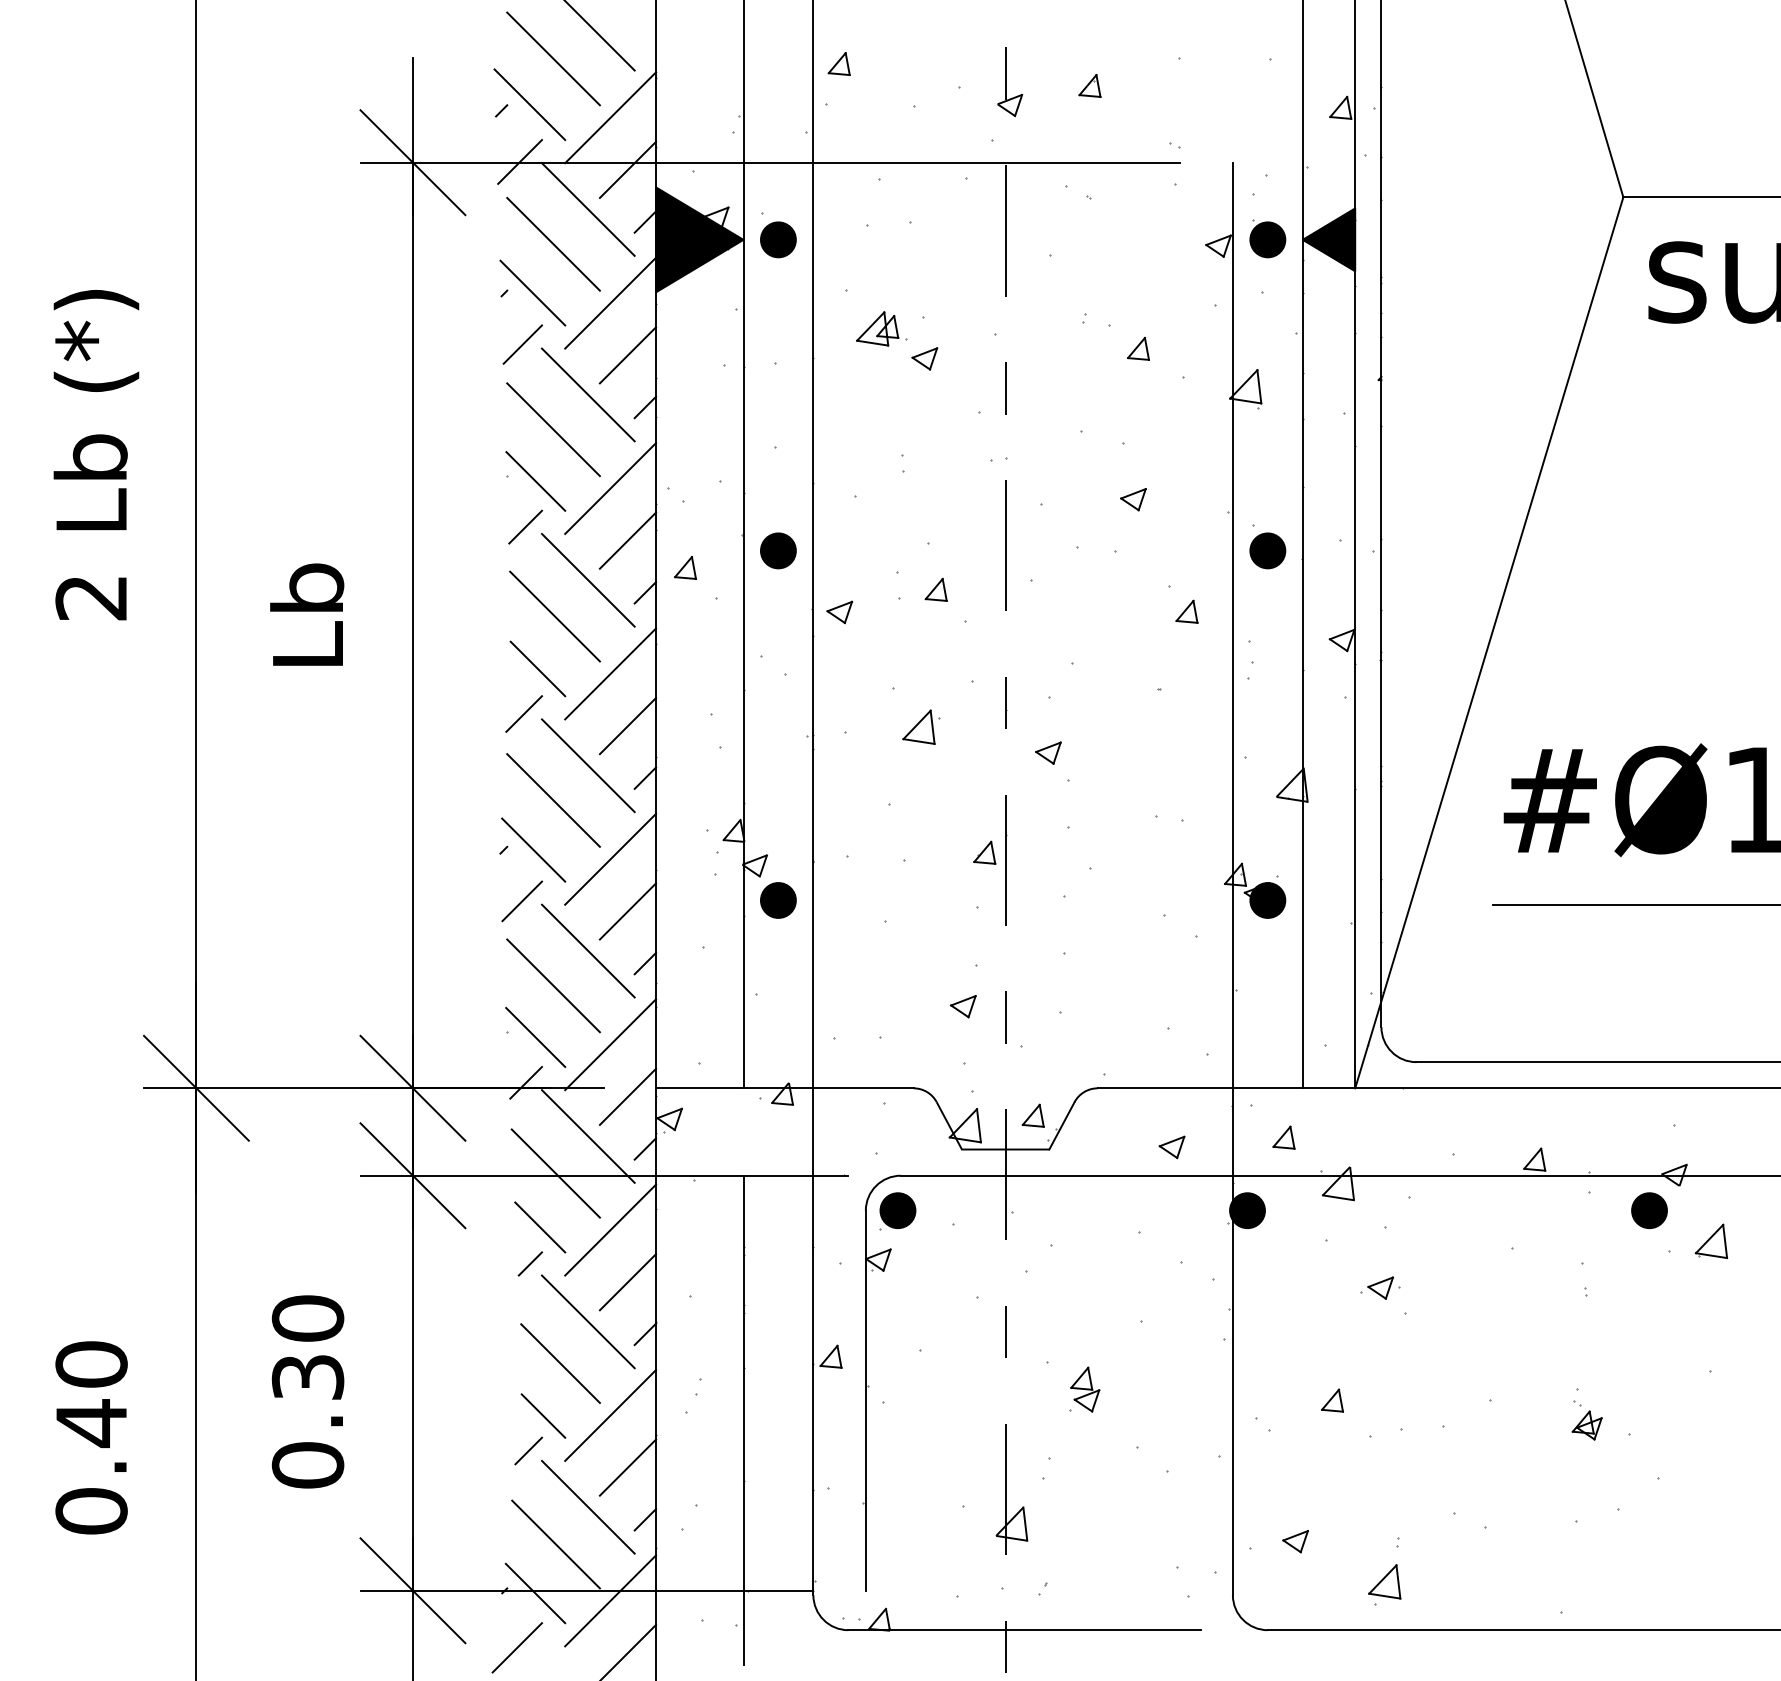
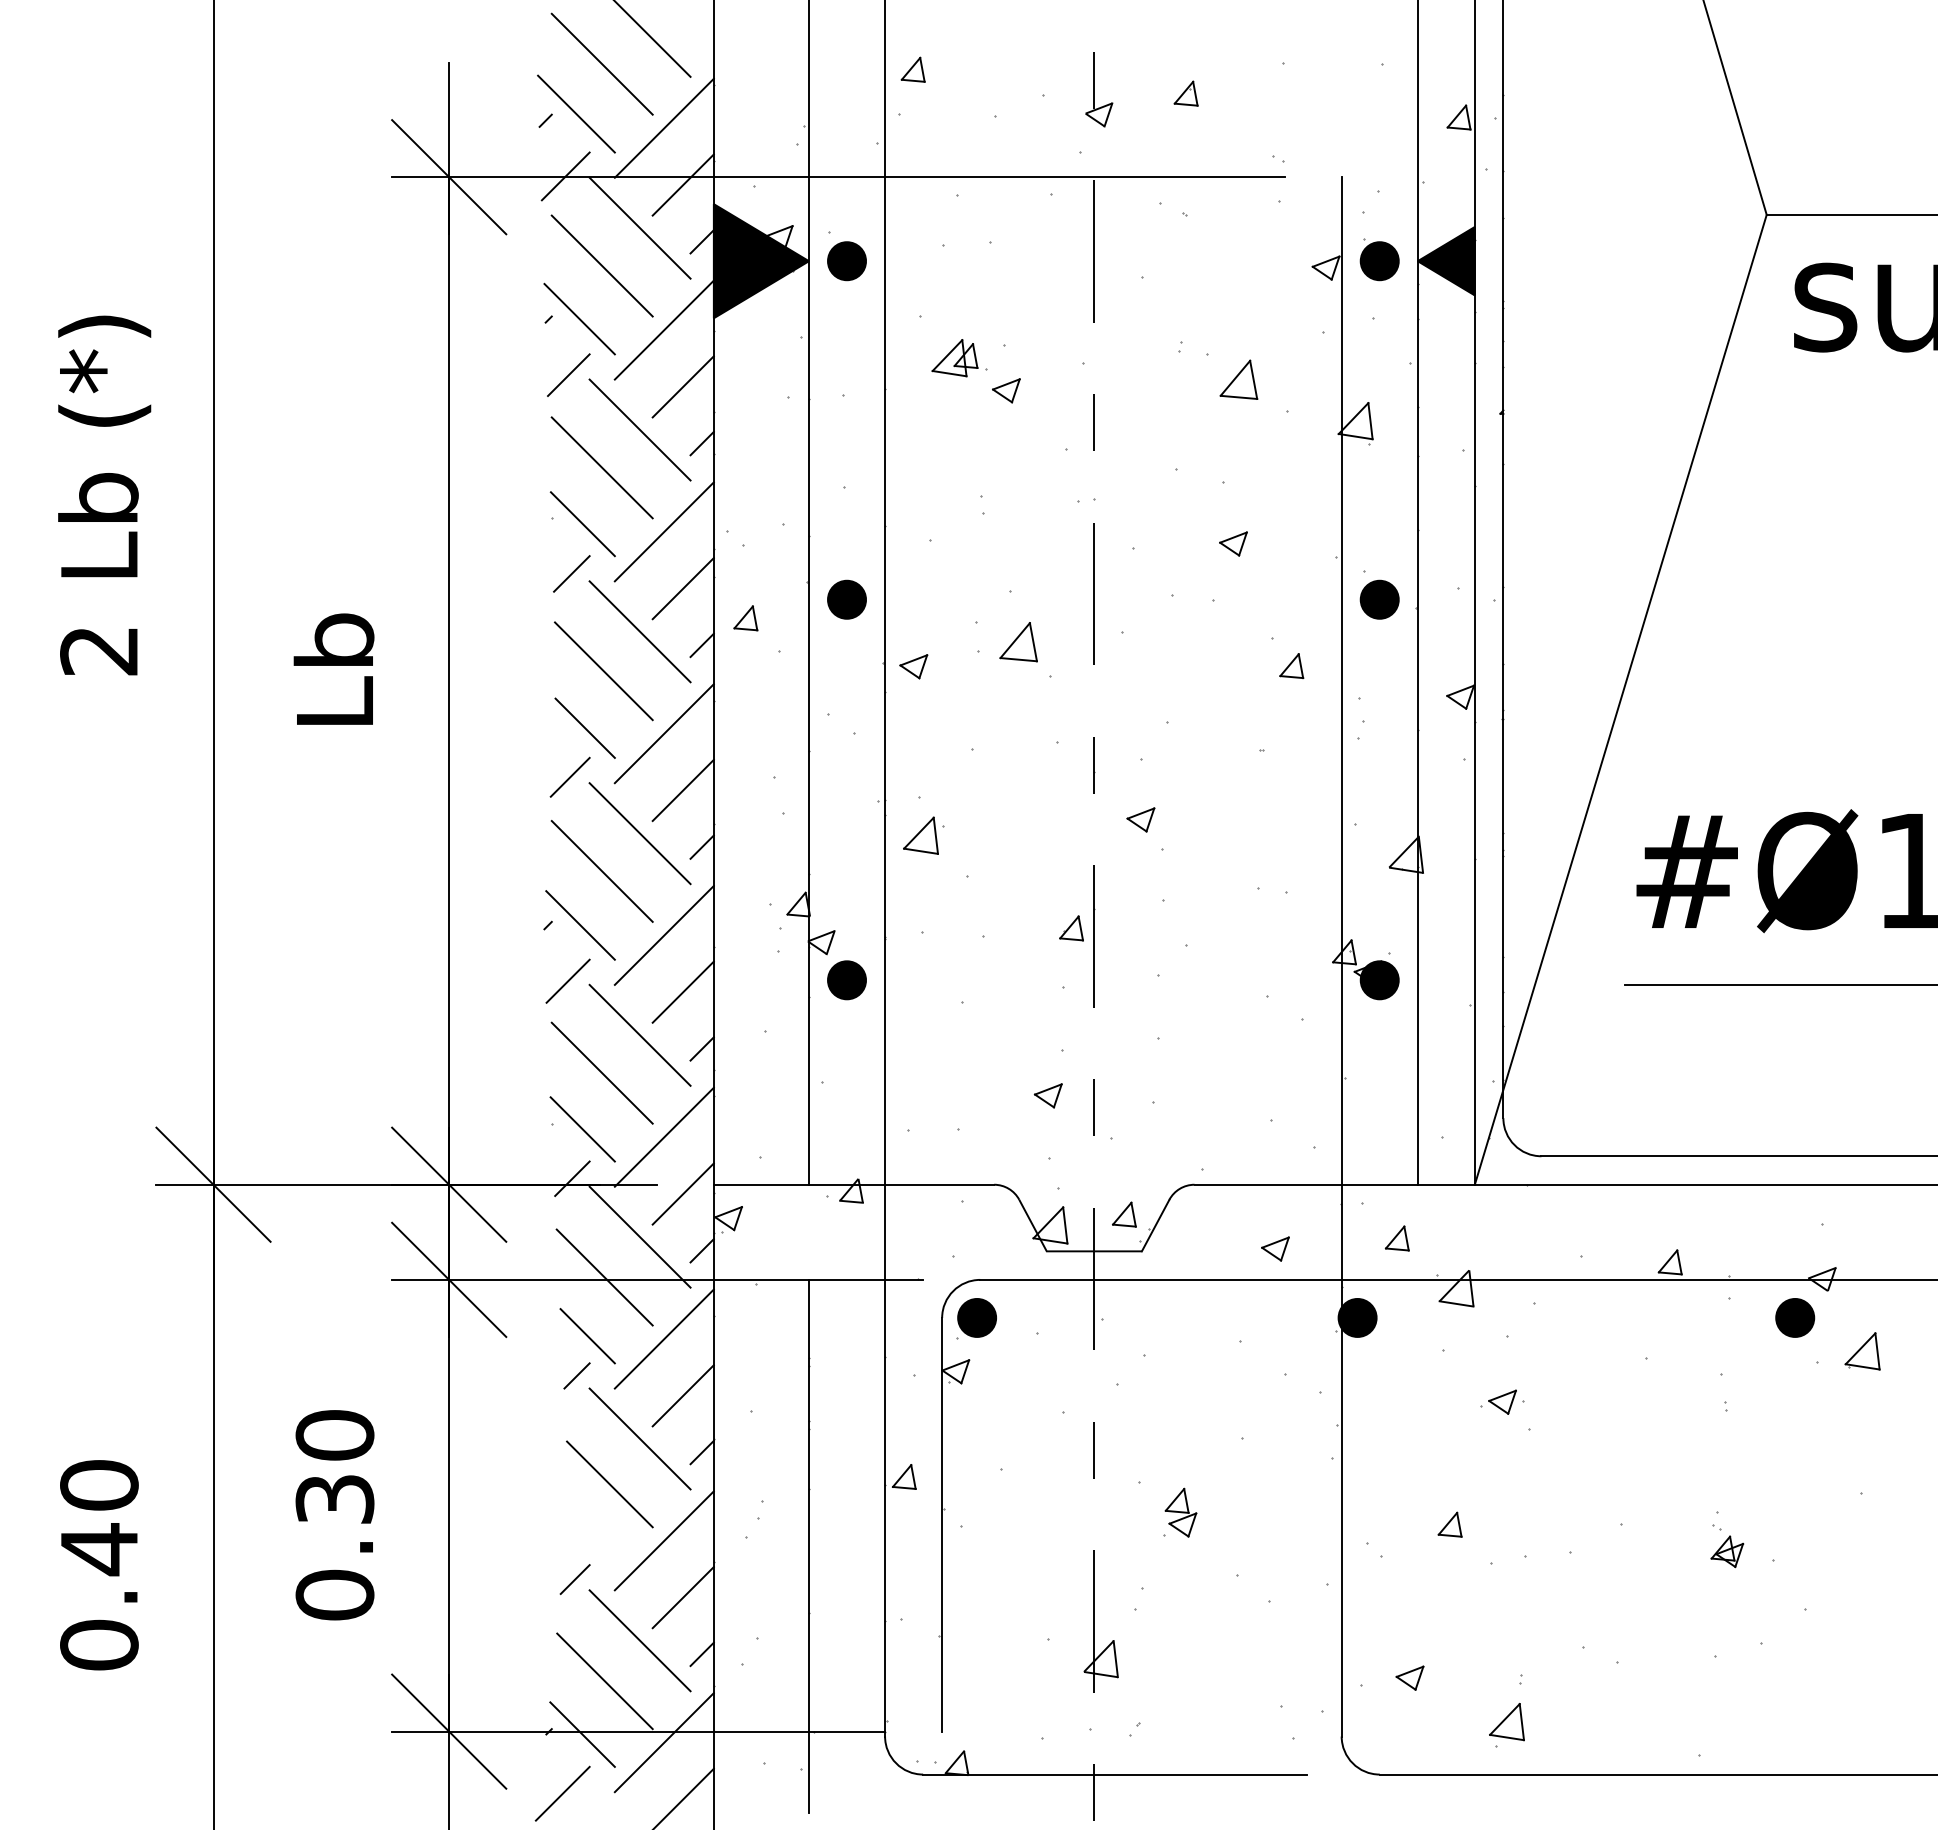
part: (1138, 348) -> (1238, 379), size x1.6
part: (935, 590) -> (1018, 642), size x1.6
part: (921, 727) -> (923, 835), moved
line: (542, 1416) -> (590, 1541), removed

